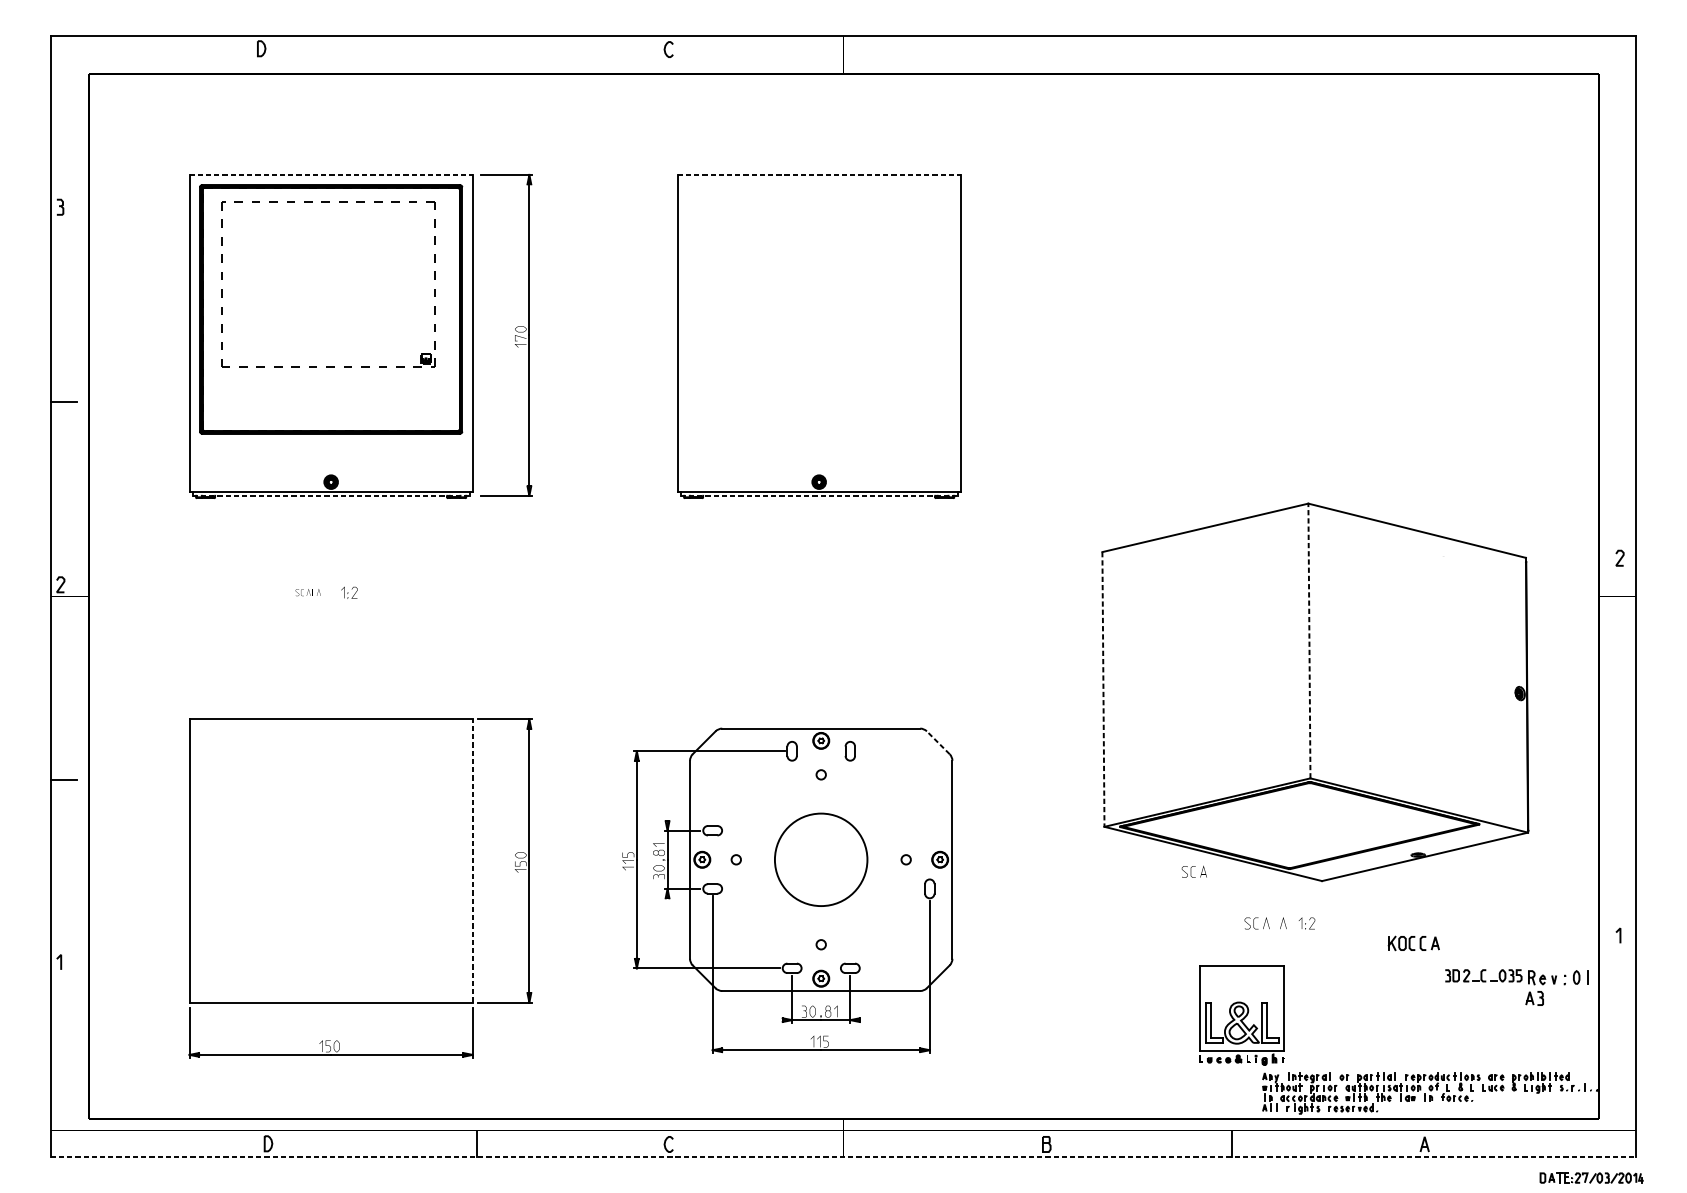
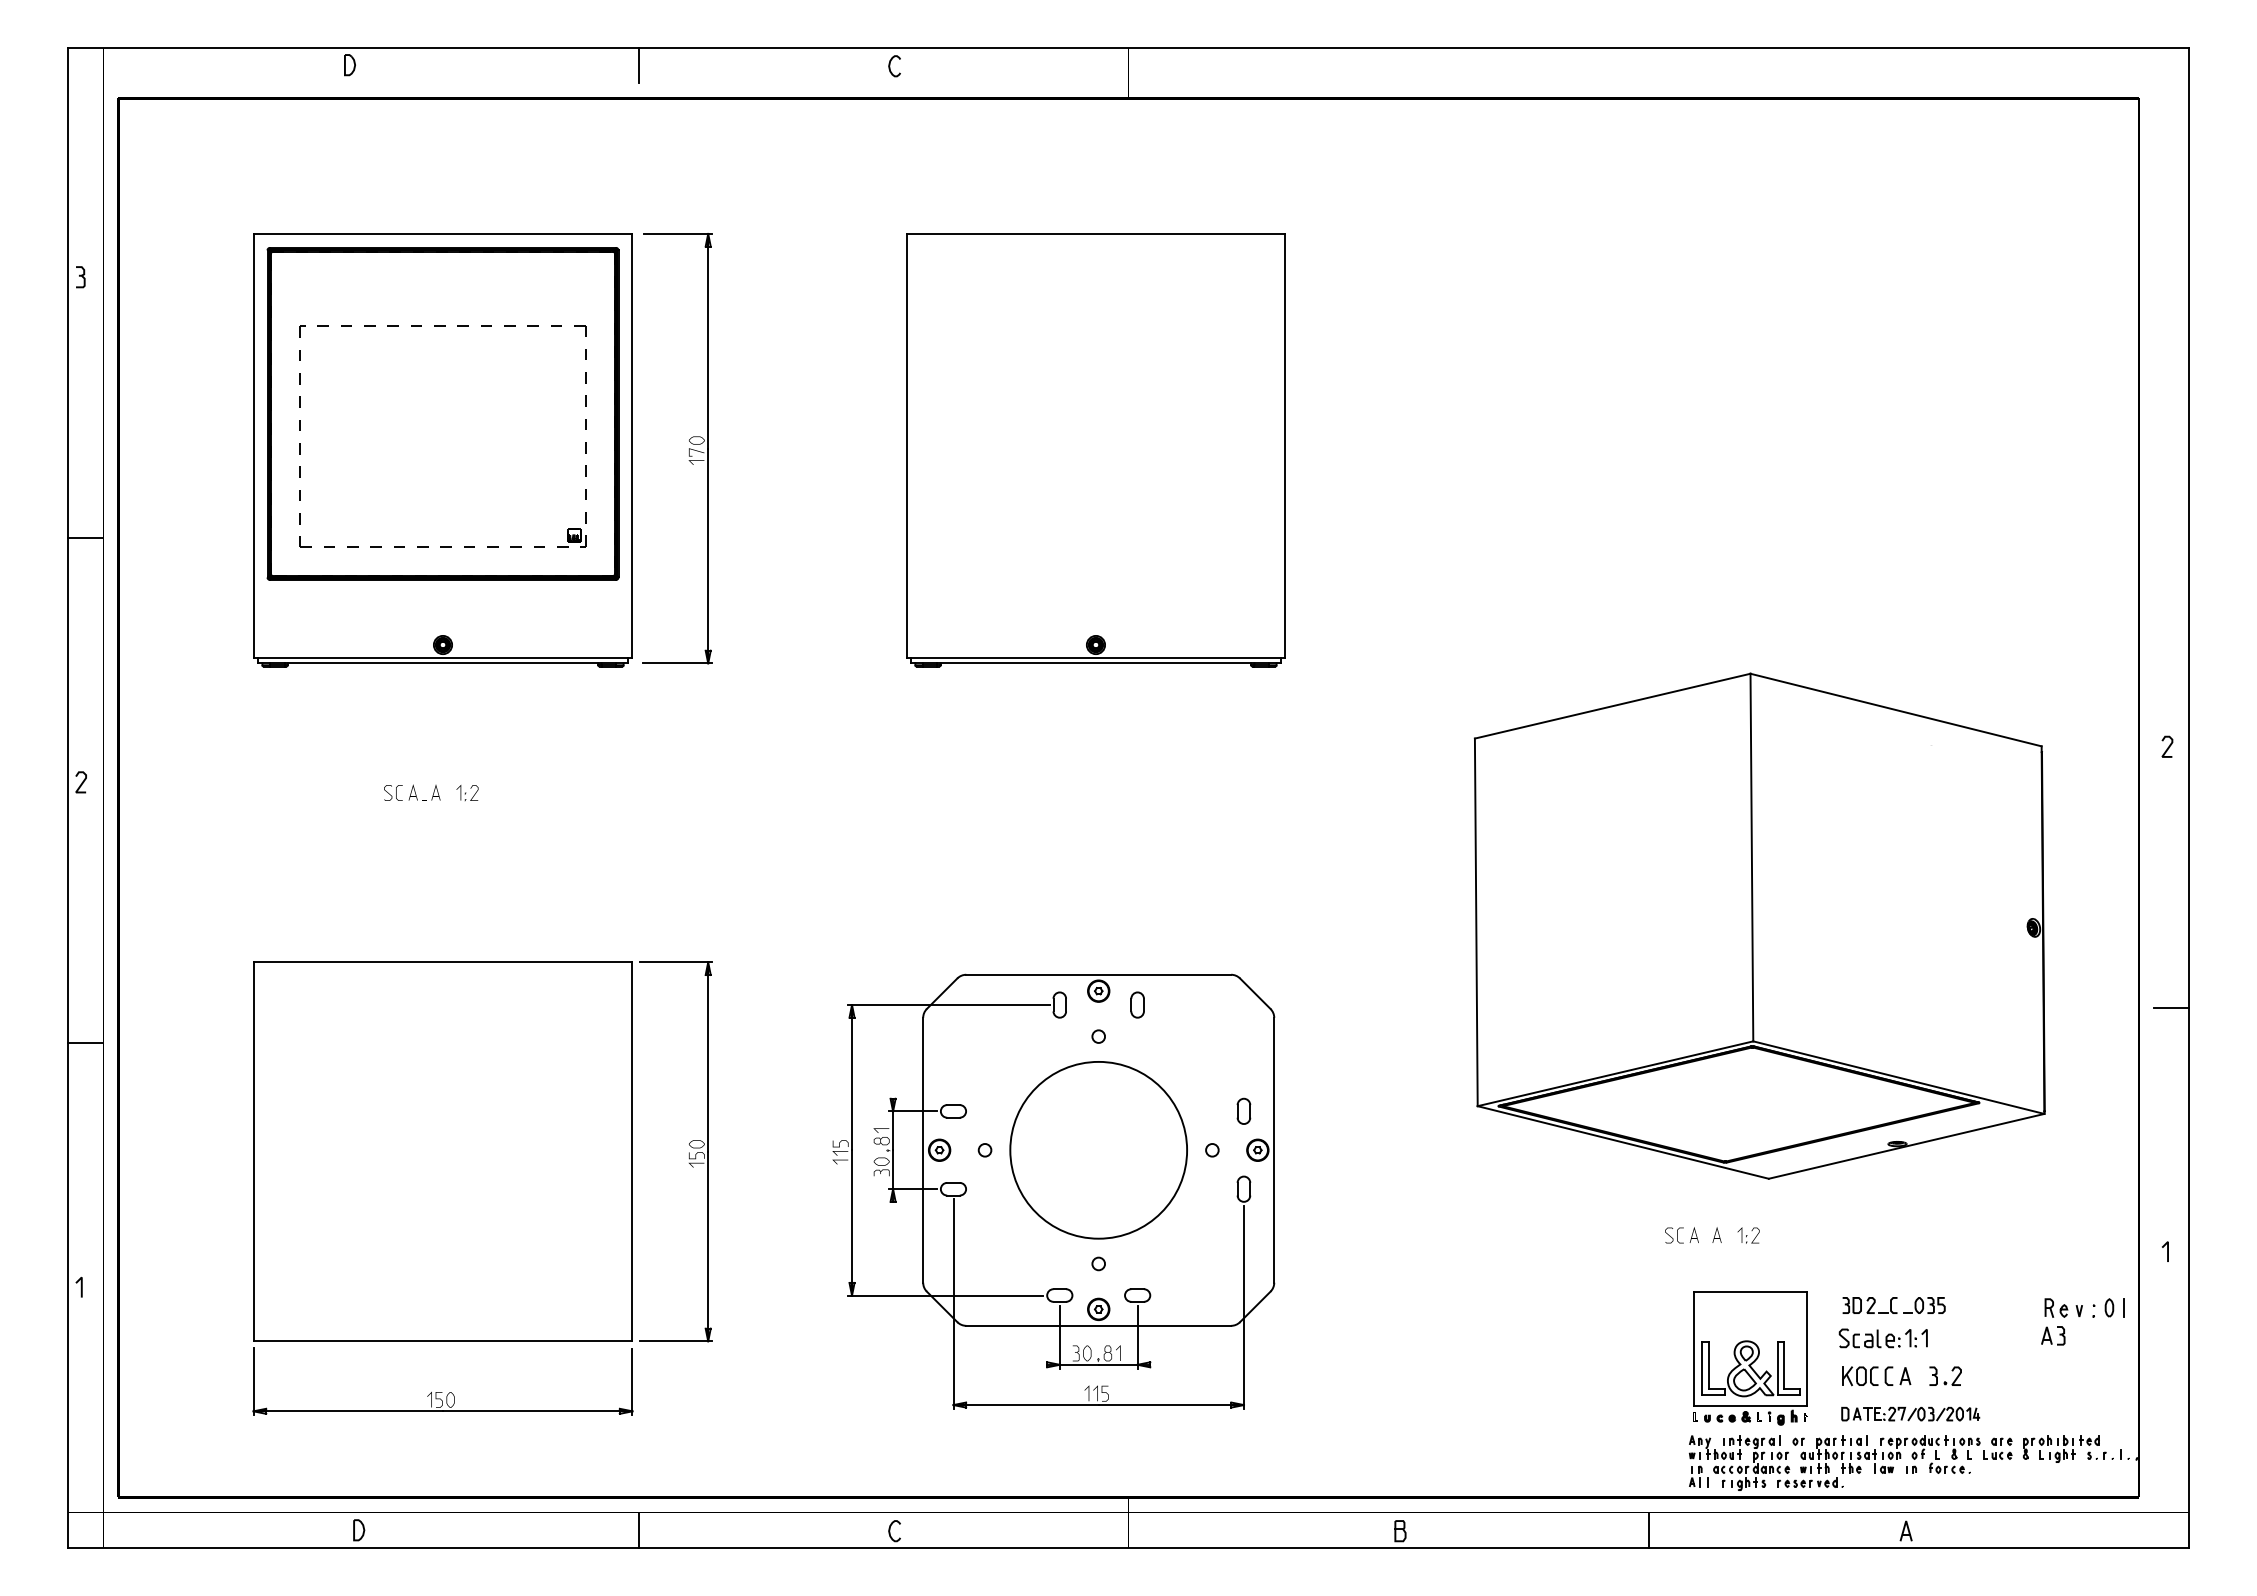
line: (477, 49) -> (638, 65), added
line: (331, 174) -> (443, 233), dashed -> solid
line: (819, 174) -> (1096, 233), dashed -> solid
part: (327, 202) -> (442, 326), moved
line: (331, 495) -> (443, 663), dashed -> solid
line: (819, 495) -> (1096, 663), dashed -> solid
part: (308, 592) -> (412, 792), size x1.67
line: (1309, 640) -> (1751, 857), dashed -> solid
line: (1103, 689) -> (1476, 922), dashed -> solid
line: (938, 742) -> (1255, 993), dashed -> solid
line: (1623, 753) -> (2171, 1007), added
part: (929, 830) -> (1243, 1110), added
circle: (821, 859) -> (1098, 1150), size x1.43
line: (472, 860) -> (632, 1151), dashed -> solid
part: (1194, 871) -> (1597, 1166), removed
part: (1413, 943) -> (1876, 1376), moved
part: (1483, 975) -> (1893, 1305), moved
part: (1407, 1000) -> (1882, 1338), added
part: (1241, 1015) -> (1750, 1358), moved
part: (1454, 1028) -> (1945, 1375), added
line: (843, 1157) -> (1128, 1548), dashed -> solid
part: (1591, 1177) -> (1910, 1413), moved

